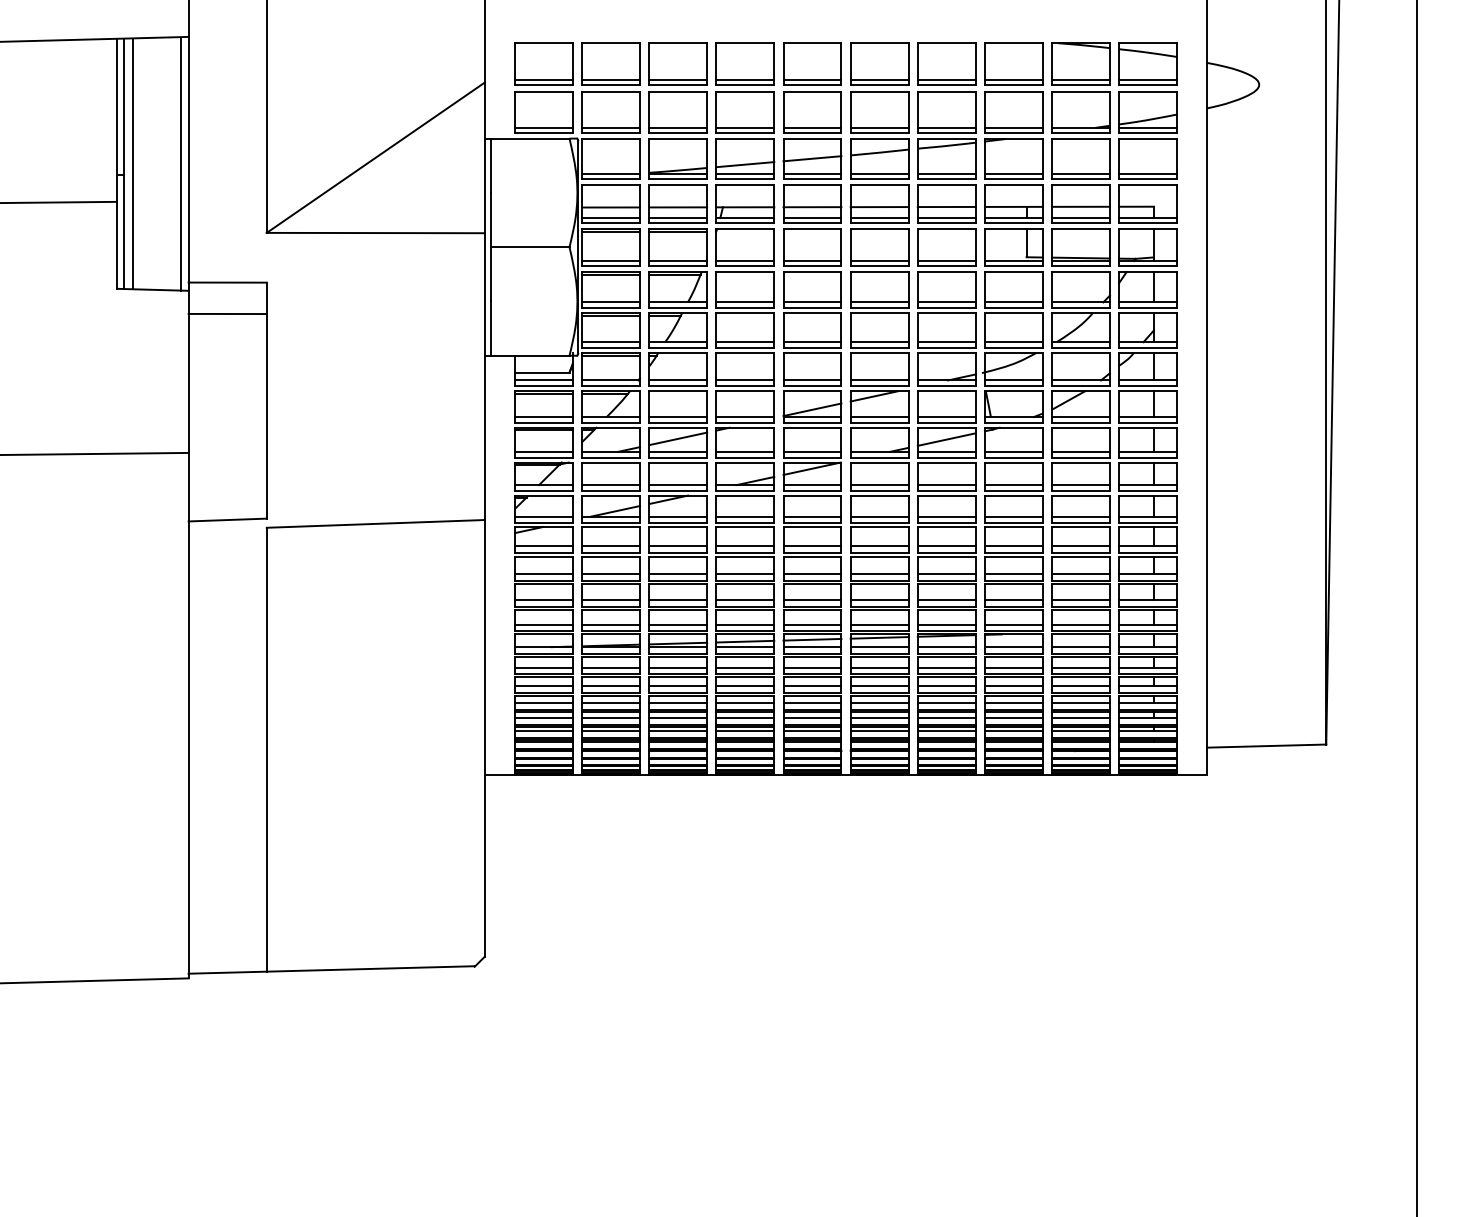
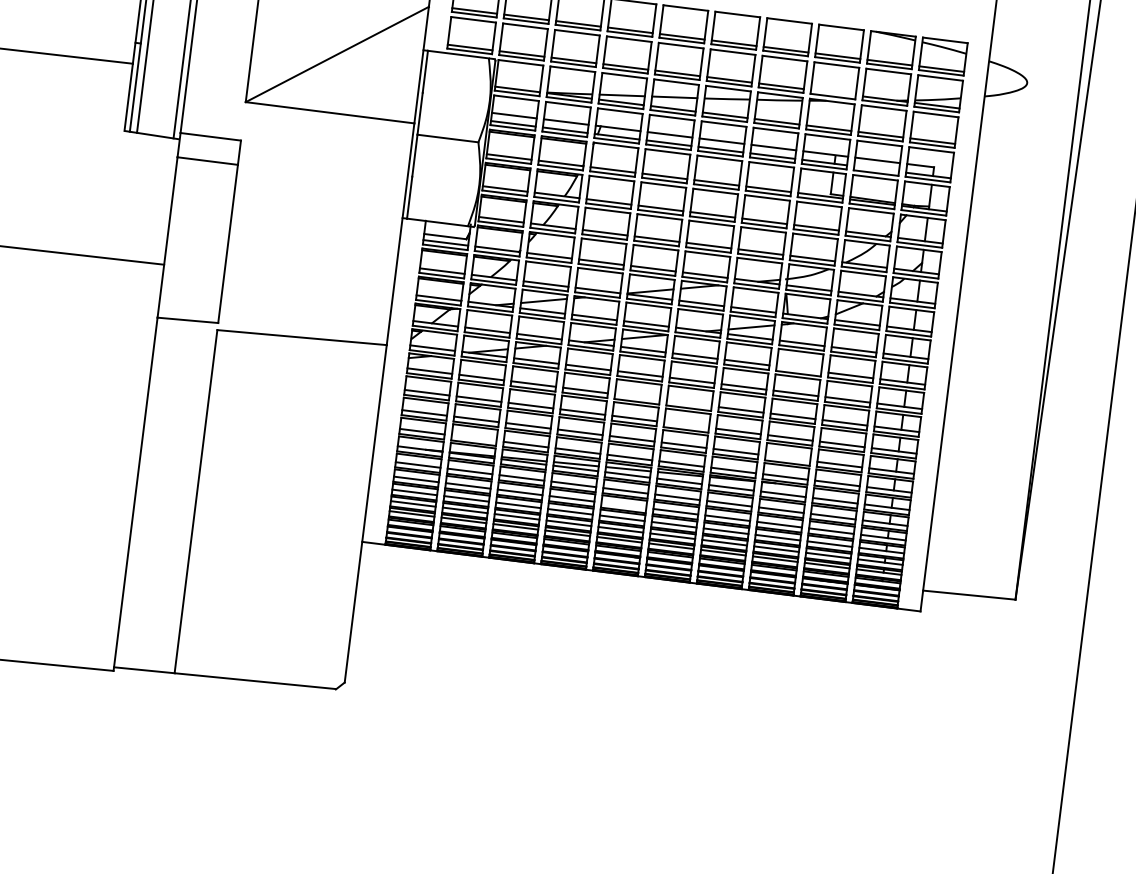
line: (1013, 127) -> (833, 92), removed
line: (1080, 218) -> (876, 169), removed
line: (1013, 485) -> (798, 369), removed
line: (812, 546) -> (637, 397), removed
line: (879, 546) -> (689, 403), removed
line: (879, 574) -> (686, 425), removed
line: (1013, 600) -> (787, 458), removed
line: (611, 624) -> (474, 438), removed
line: (812, 686) -> (623, 505), removed

